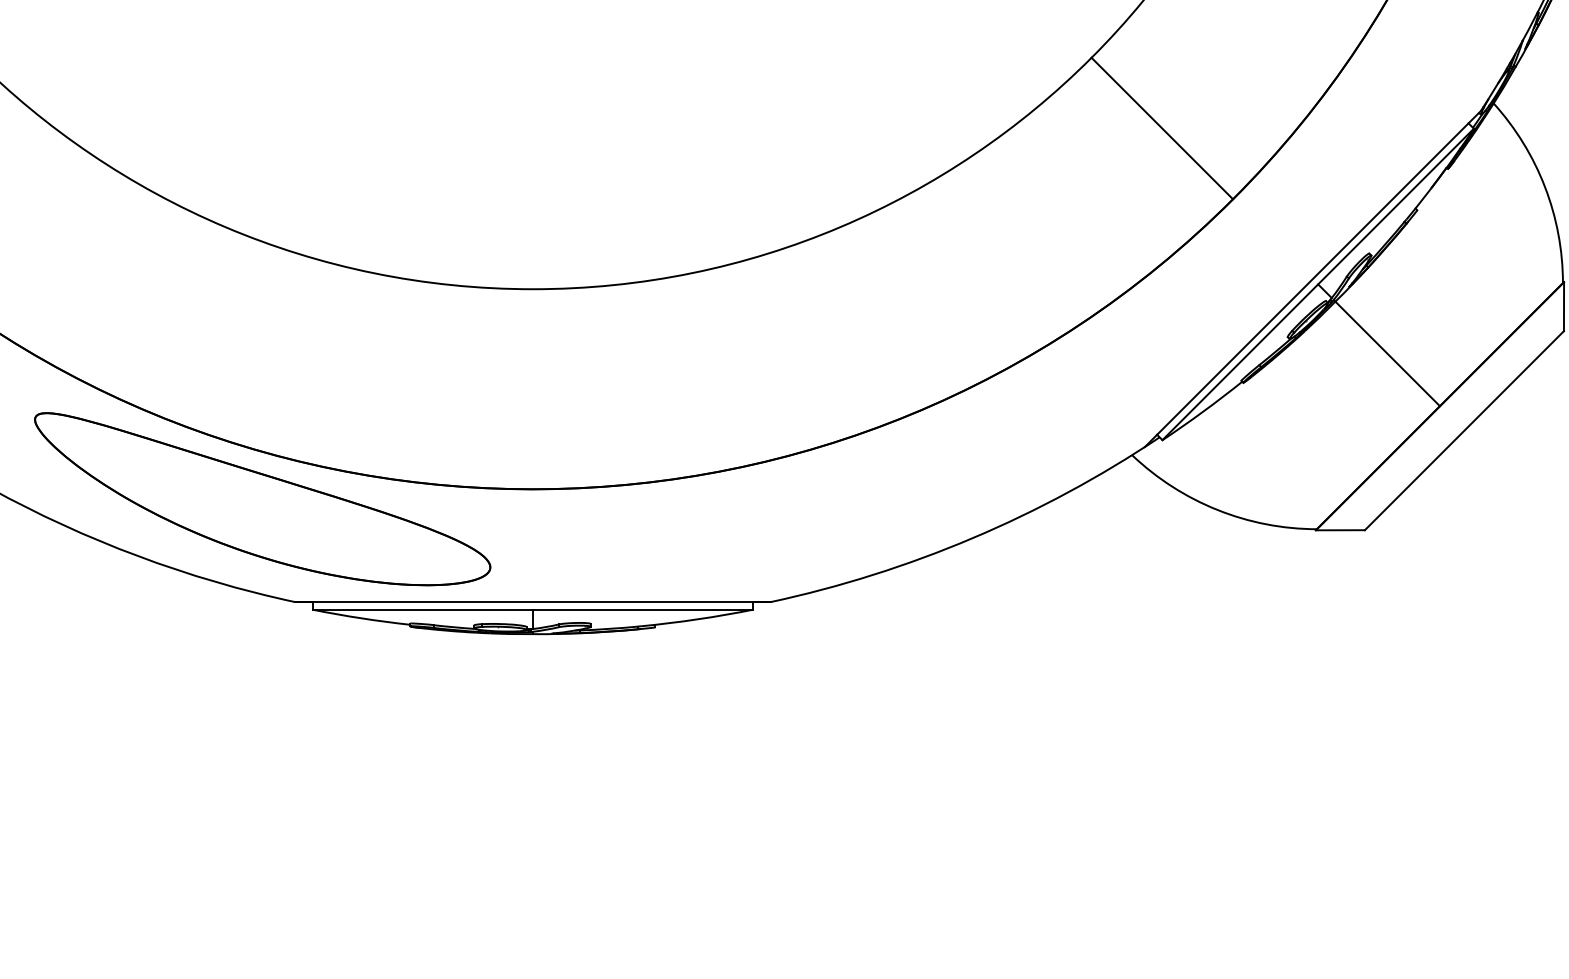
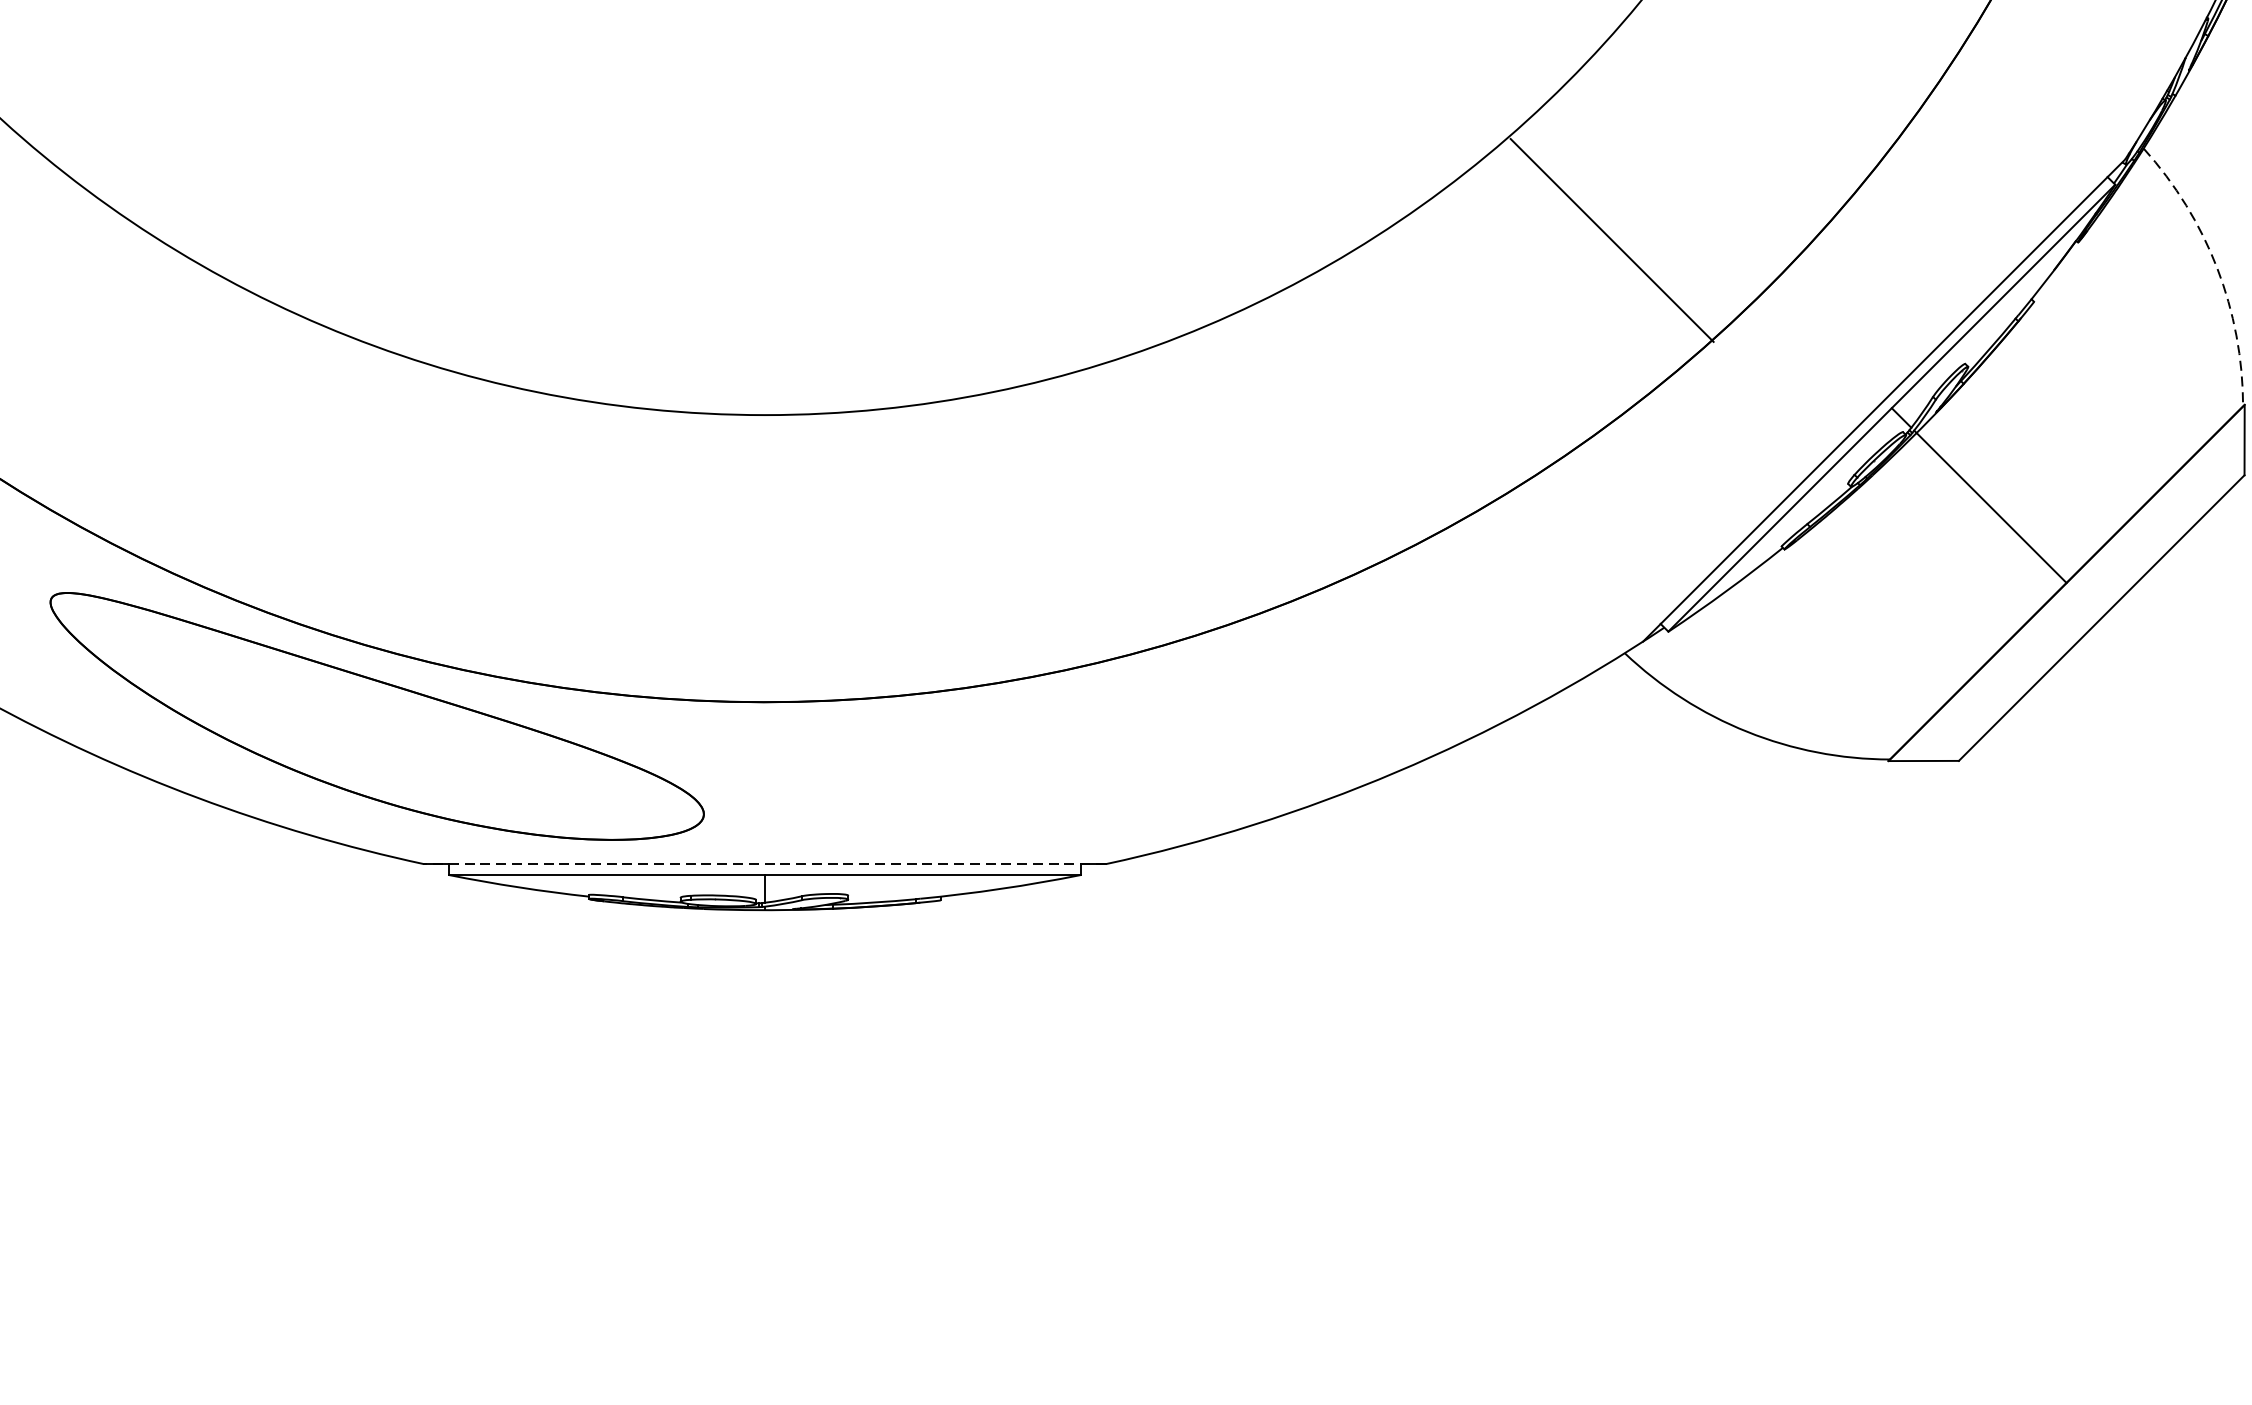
line: (1162, 128) -> (1612, 240), moved
arc: (1545, 186) -> (2218, 267), solid -> dashed
line: (532, 602) -> (764, 864), solid -> dashed

